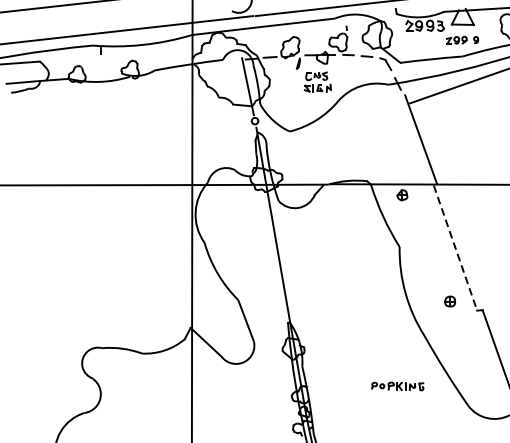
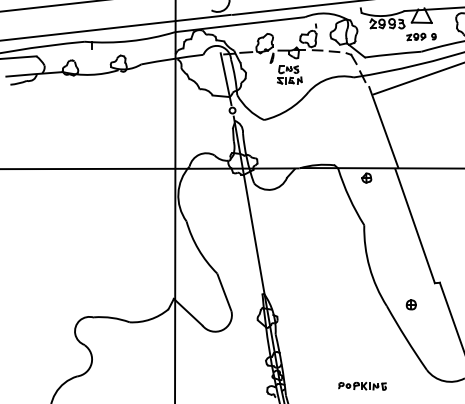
line: (455, 248) -> (415, 226), dashed -> solid
part: (449, 301) -> (410, 304), moved
part: (397, 385) -> (362, 385), moved

